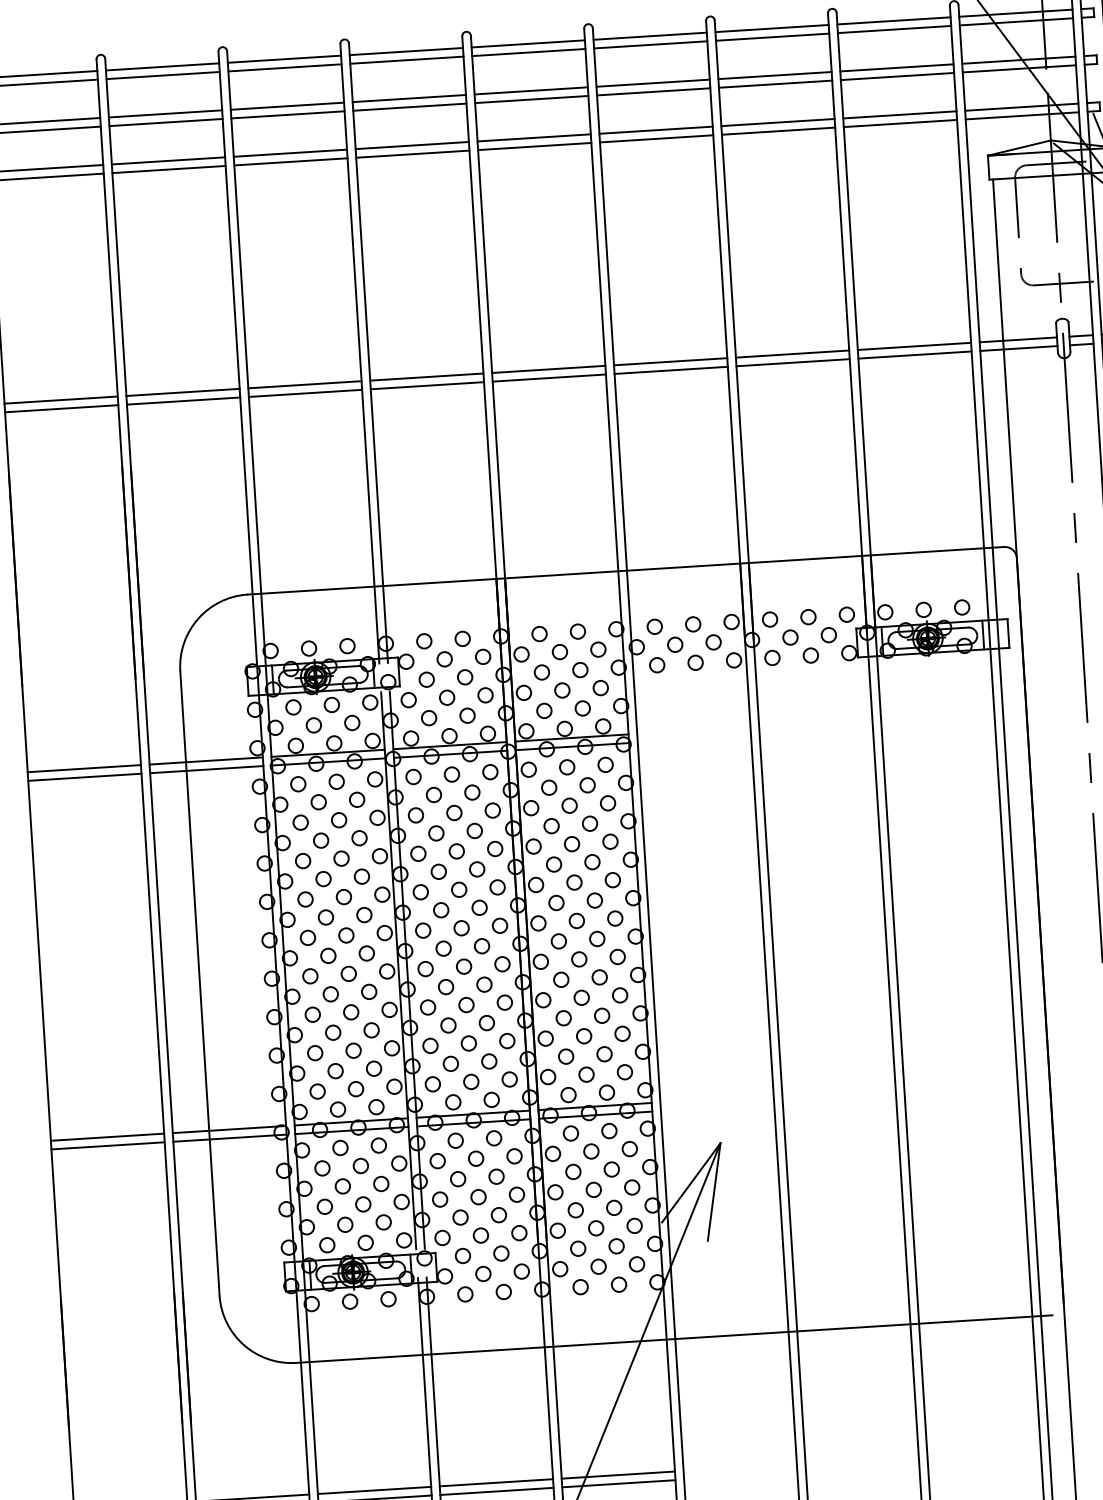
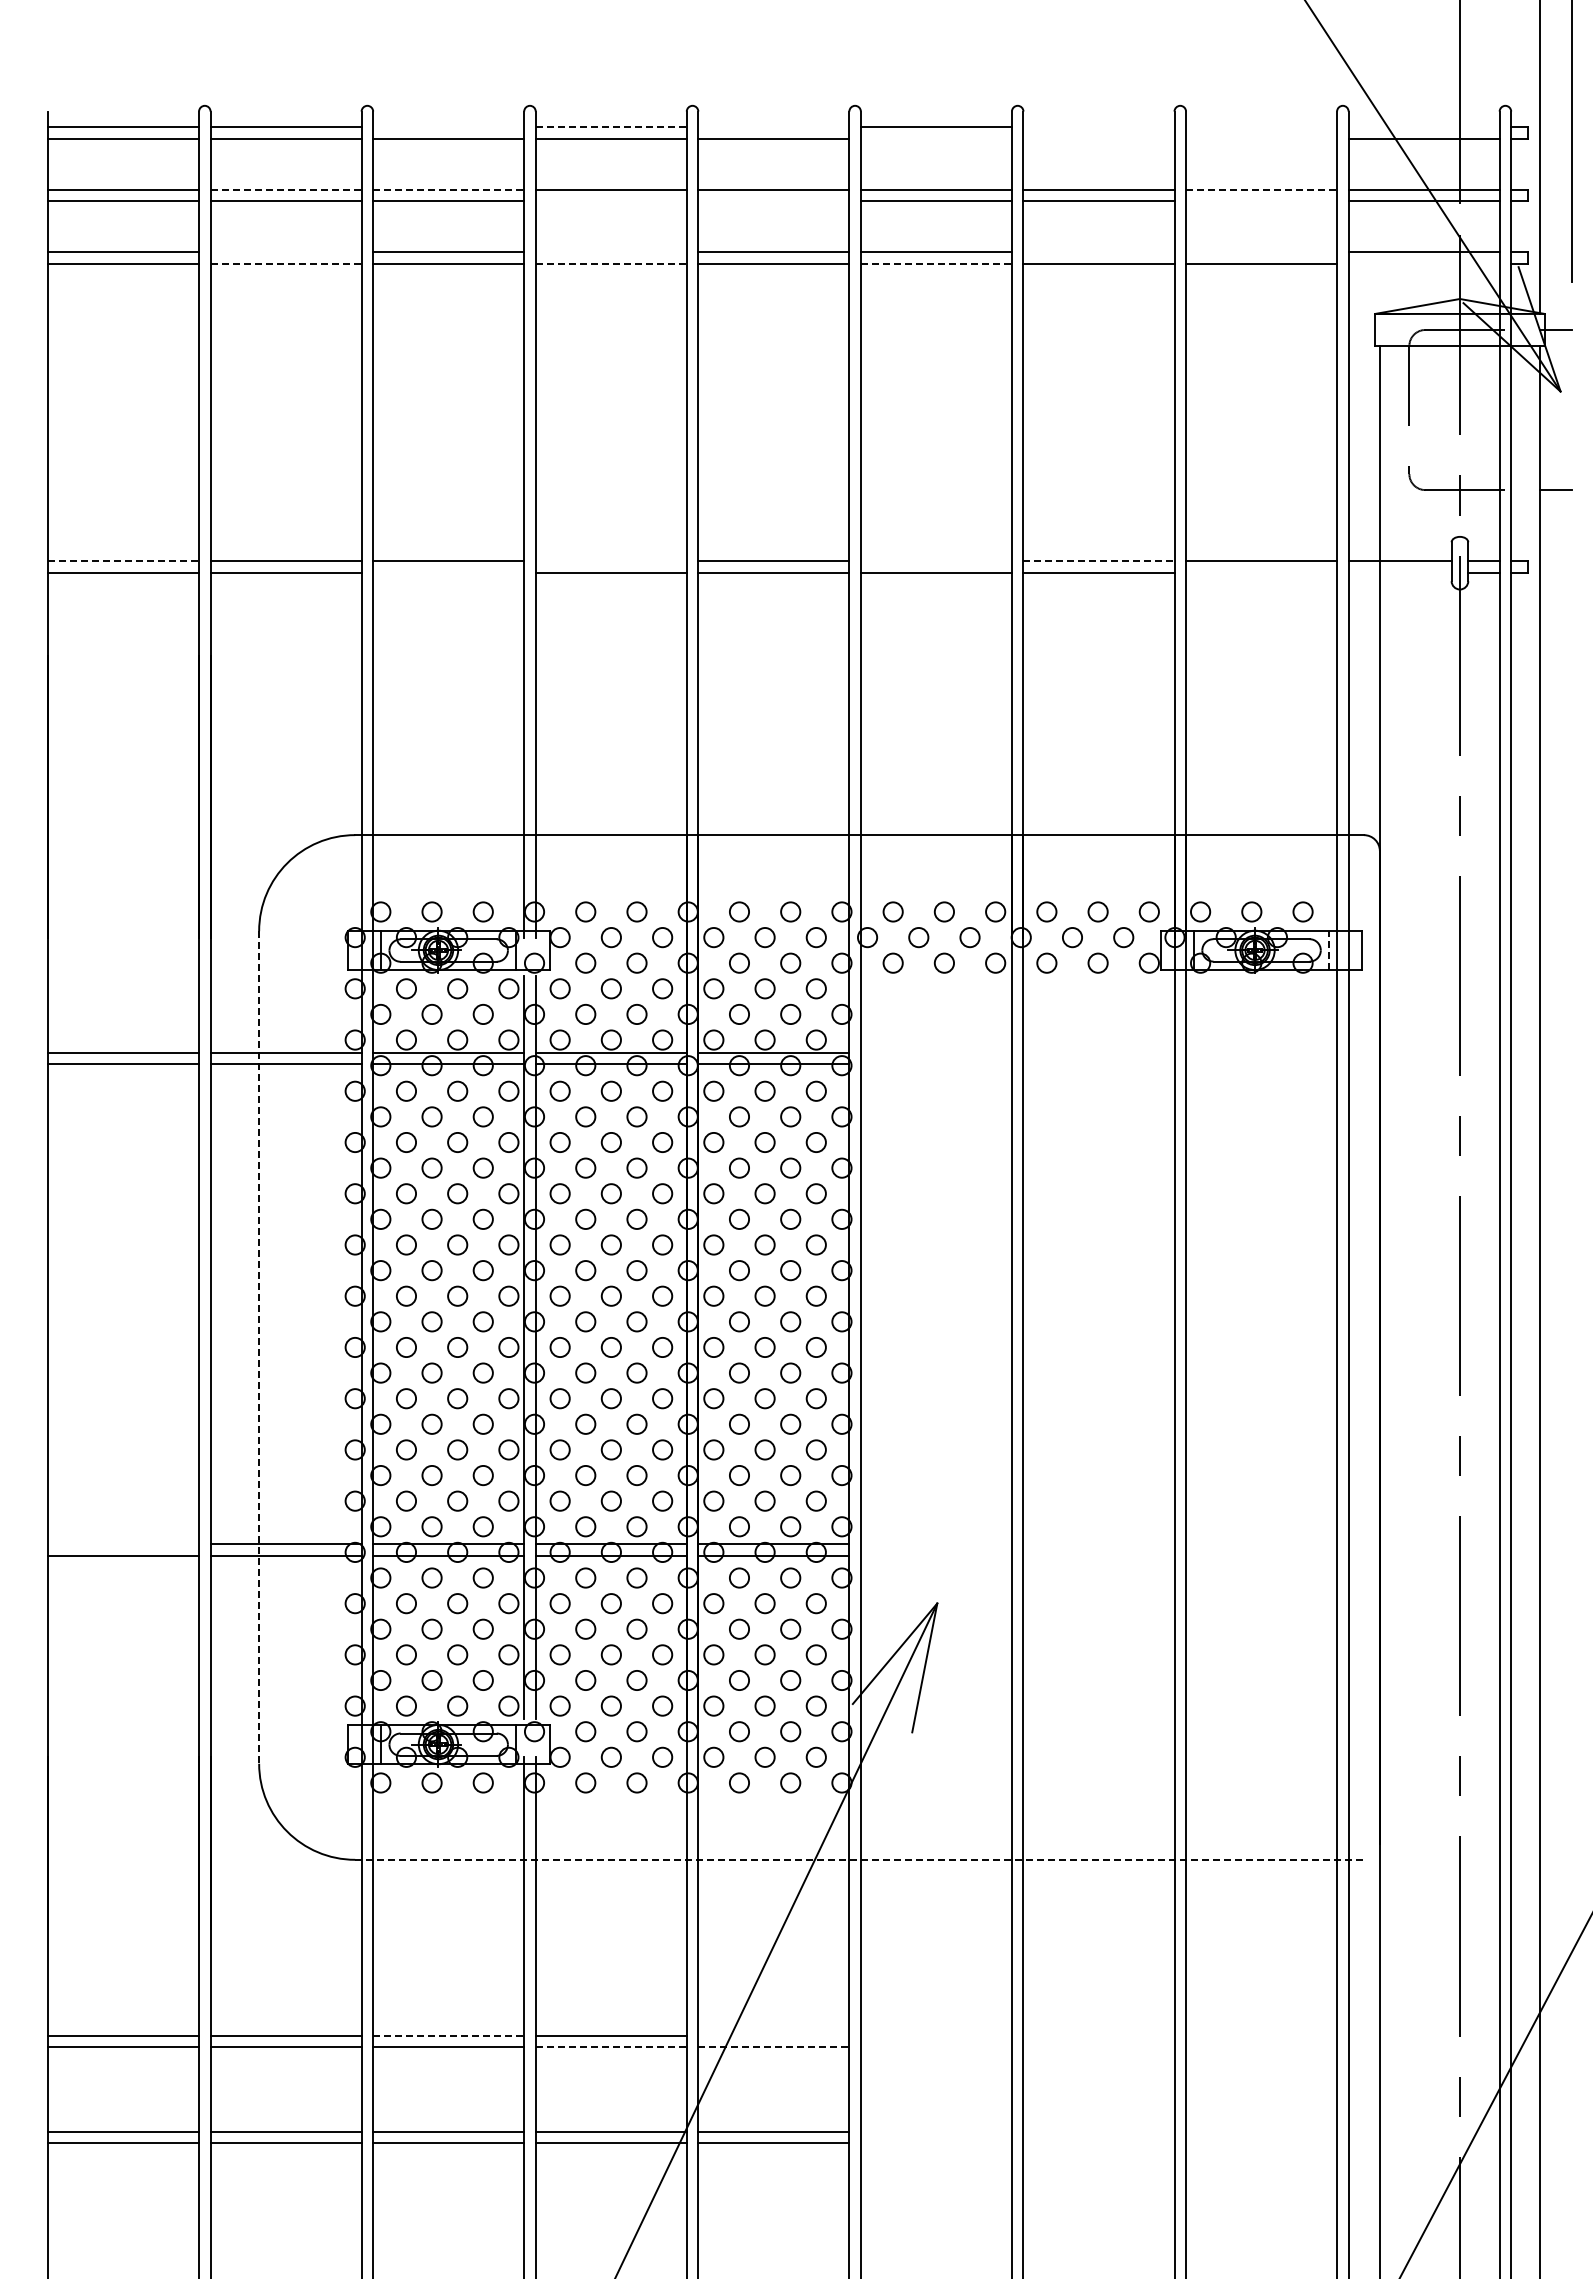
line: (1015, 13) -> (1423, 127), removed
line: (893, 21) -> (1261, 127), removed
line: (771, 28) -> (1098, 127), removed
line: (894, 29) -> (1261, 138), removed
line: (772, 37) -> (1098, 138), removed
line: (528, 44) -> (773, 127), removed
line: (650, 44) -> (935, 138), removed
line: (406, 51) -> (611, 127), solid -> dashed
line: (284, 59) -> (448, 127), removed
line: (896, 67) -> (1261, 189), solid -> dashed
line: (897, 76) -> (1261, 201), removed
line: (531, 99) -> (773, 201), removed
line: (287, 106) -> (448, 189), solid -> dashed
line: (409, 107) -> (610, 201), removed
line: (165, 113) -> (286, 189), solid -> dashed
line: (899, 114) -> (1261, 252), removed
line: (1021, 115) -> (1423, 263), removed
line: (777, 122) -> (1098, 252), removed
line: (656, 138) -> (936, 263), solid -> dashed
line: (411, 145) -> (610, 252), removed
line: (413, 153) -> (611, 263), solid -> dashed
line: (168, 161) -> (285, 252), removed
line: (169, 169) -> (286, 263), solid -> dashed
line: (1018, 348) -> (1399, 572), removed
line: (792, 354) -> (1098, 561), solid -> dashed
line: (914, 354) -> (1261, 572), removed
line: (670, 362) -> (935, 561), removed
line: (426, 377) -> (610, 561), removed
line: (305, 393) -> (448, 572), removed
line: (61, 400) -> (123, 561), solid -> dashed
line: (982, 634) -> (1328, 949), solid -> dashed
line: (200, 983) -> (259, 1347), solid -> dashed
line: (107, 1137) -> (123, 1544), removed
line: (674, 1338) -> (860, 1859), solid -> dashed
line: (618, 1474) -> (773, 2035), removed
line: (618, 1483) -> (773, 2047), solid -> dashed
line: (374, 1490) -> (448, 2035), solid -> dashed
line: (497, 1491) -> (611, 2047), solid -> dashed

